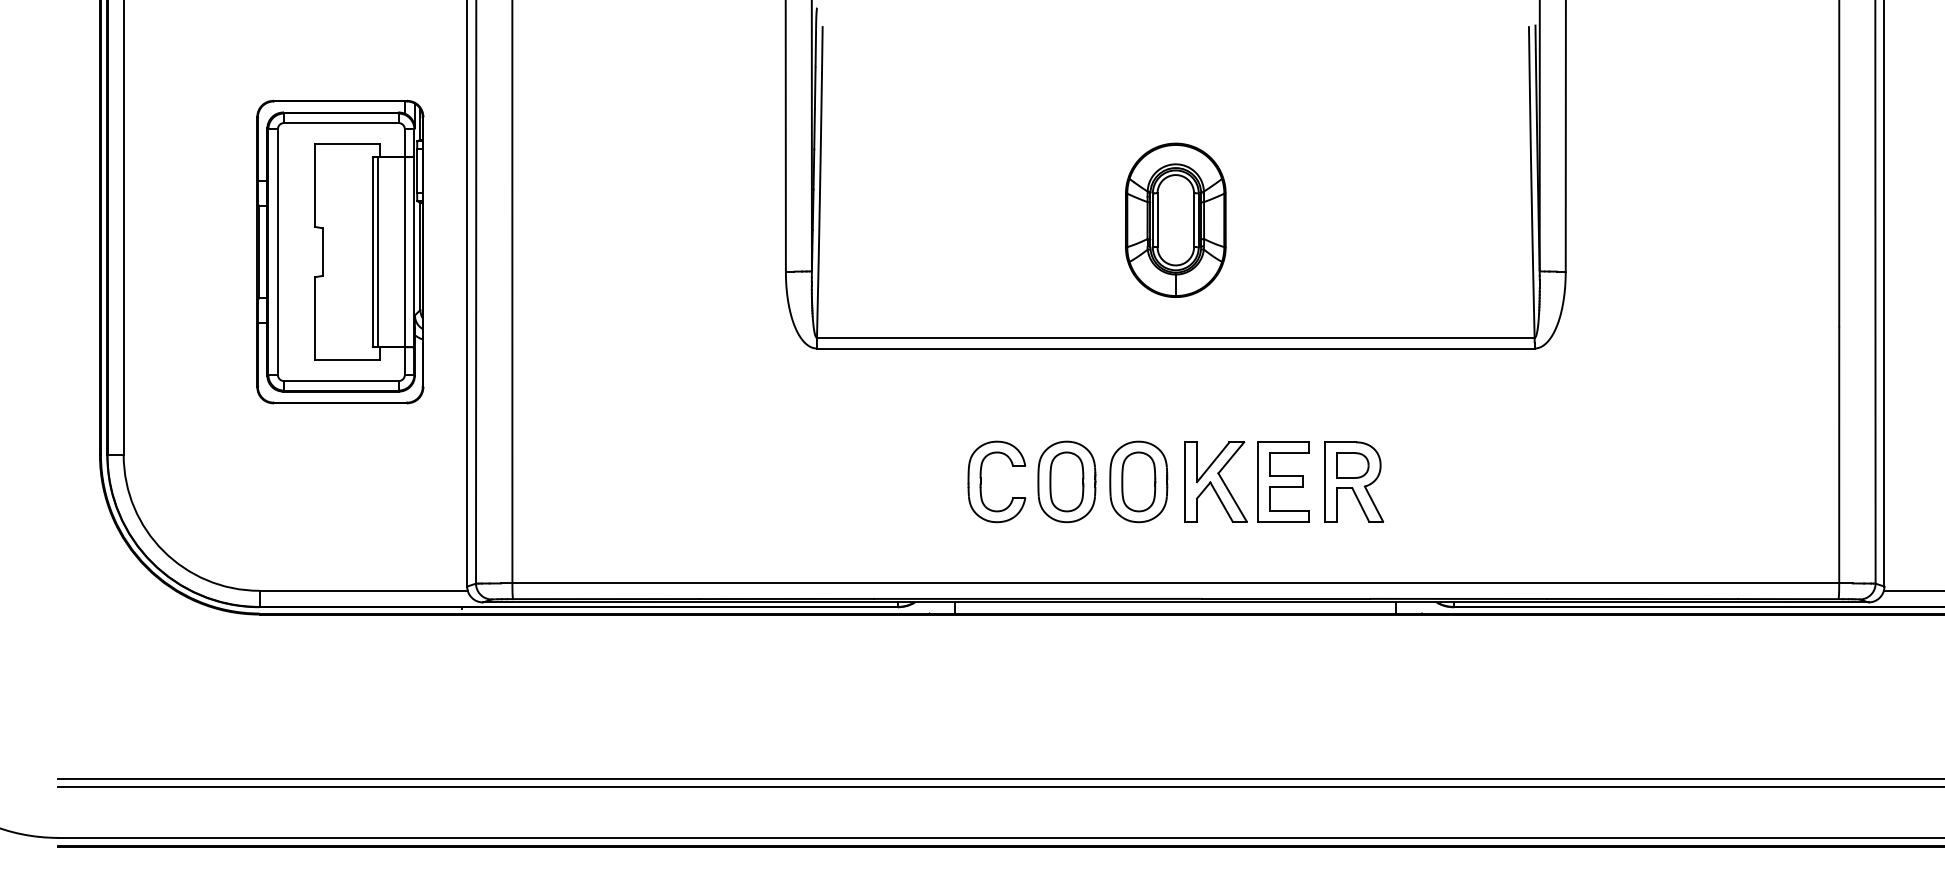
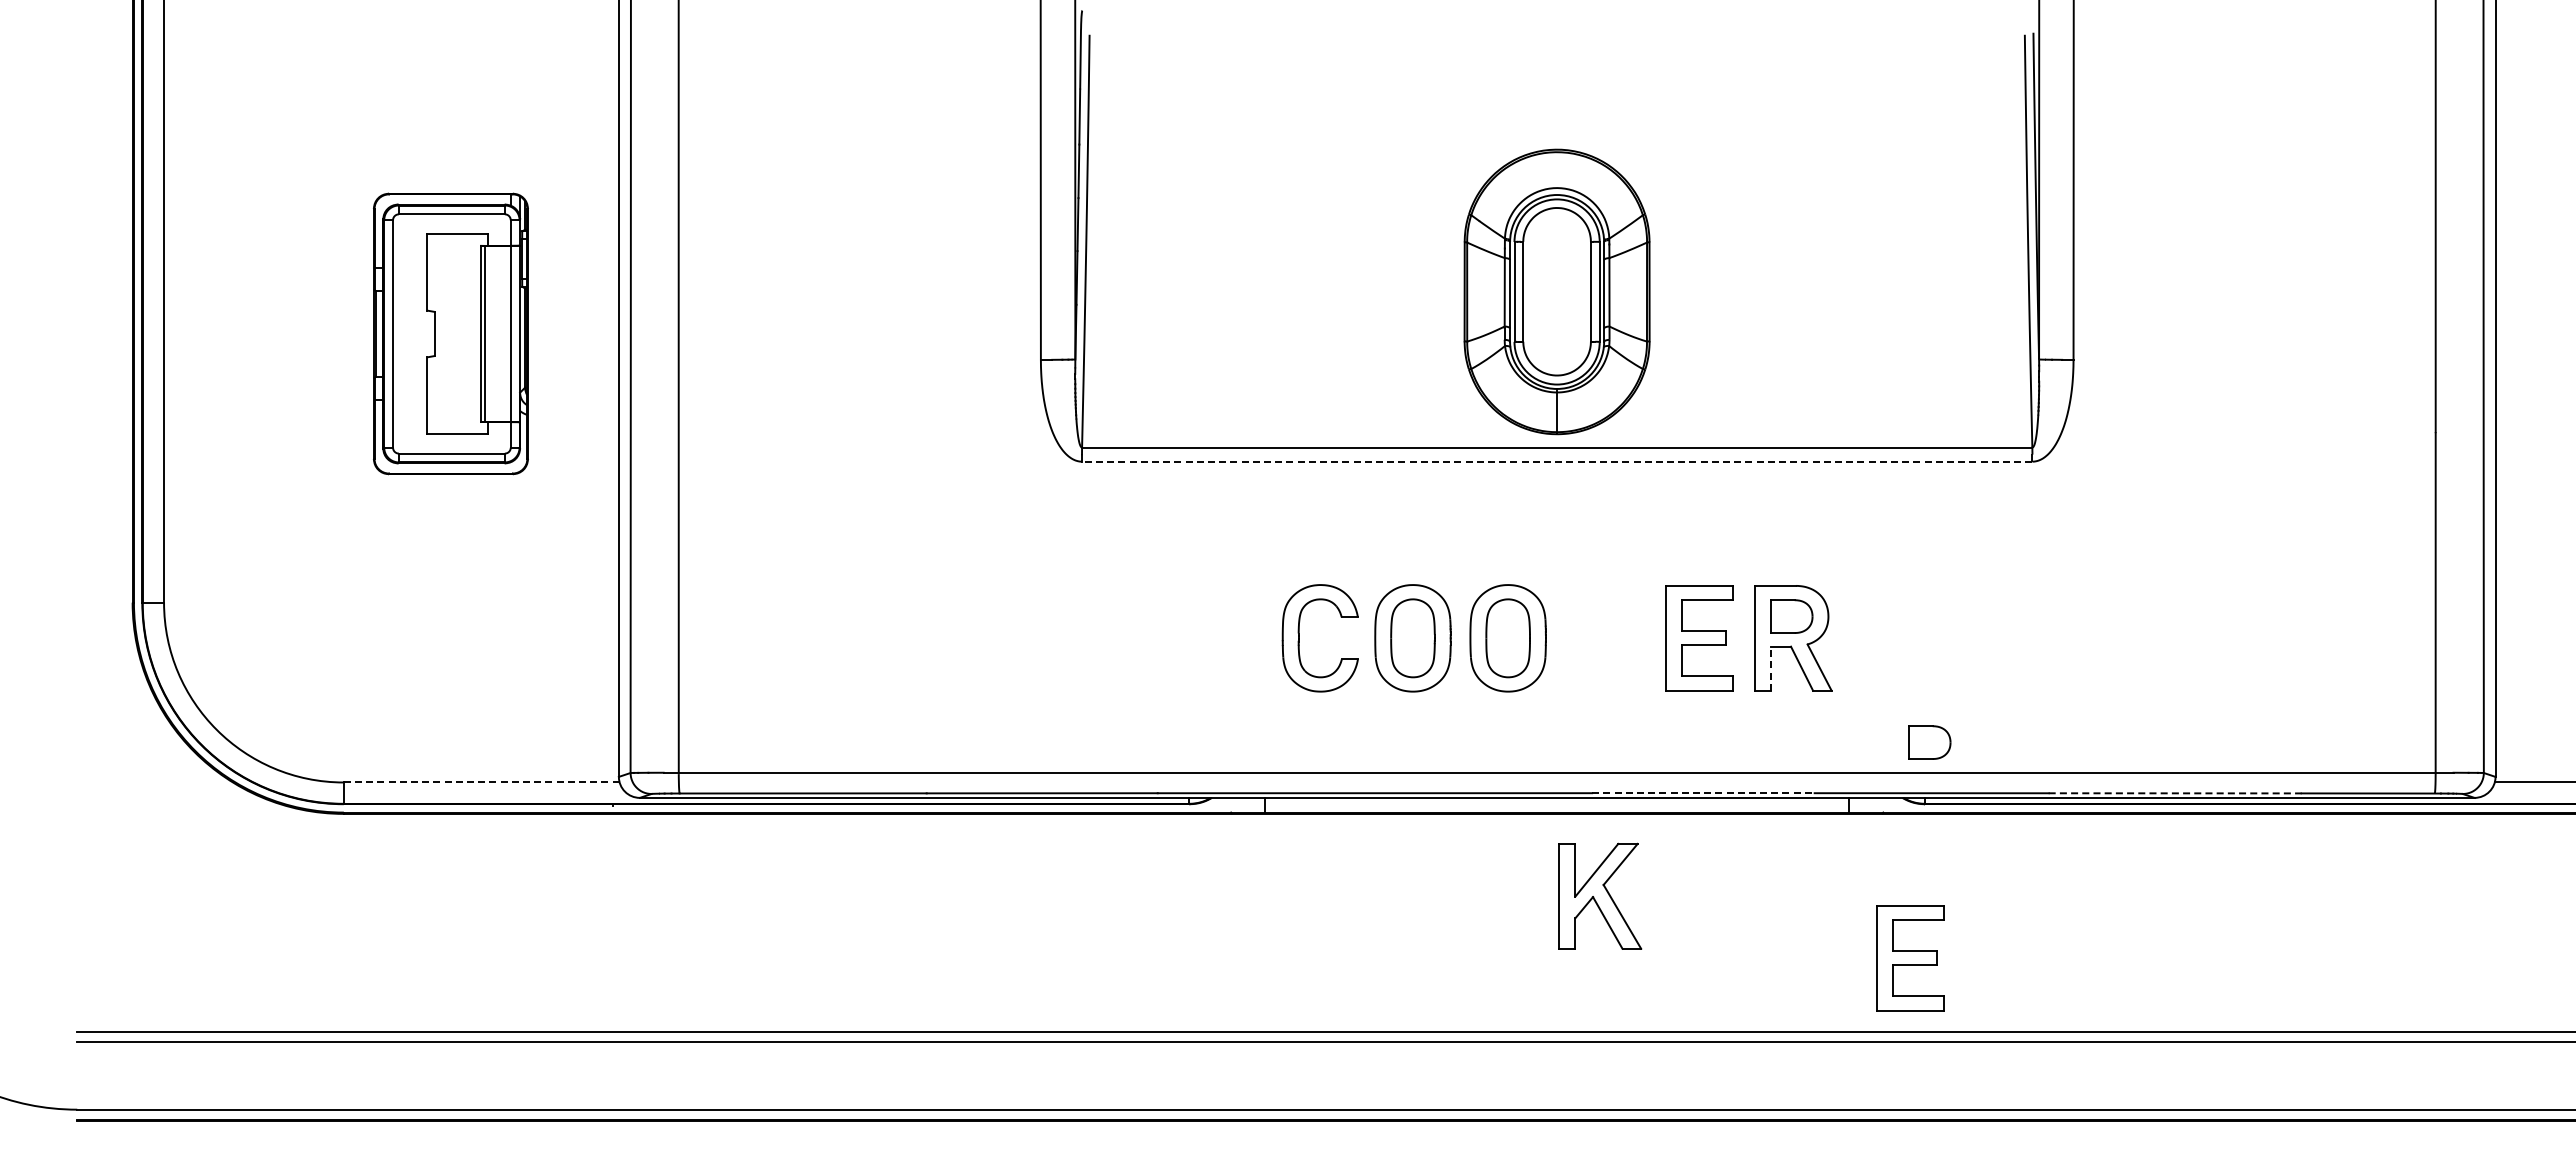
part: (1176, 220) -> (1557, 291), size x1.4
part: (340, 251) -> (450, 333), size x0.7
line: (1175, 348) -> (1556, 461), solid -> dashed
part: (1216, 481) -> (1600, 895), moved
line: (1337, 504) -> (1771, 668), solid -> dashed
part: (1456, 560) -> (1929, 742), added
line: (363, 590) -> (481, 782), solid -> dashed
line: (1286, 599) -> (1703, 793), solid -> dashed
line: (1642, 599) -> (2175, 793), solid -> dashed
part: (1442, 723) -> (1910, 958), added

